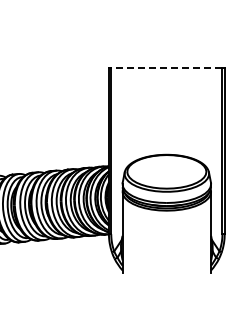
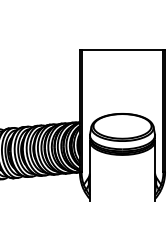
line: (166, 68) -> (122, 50), dashed -> solid

